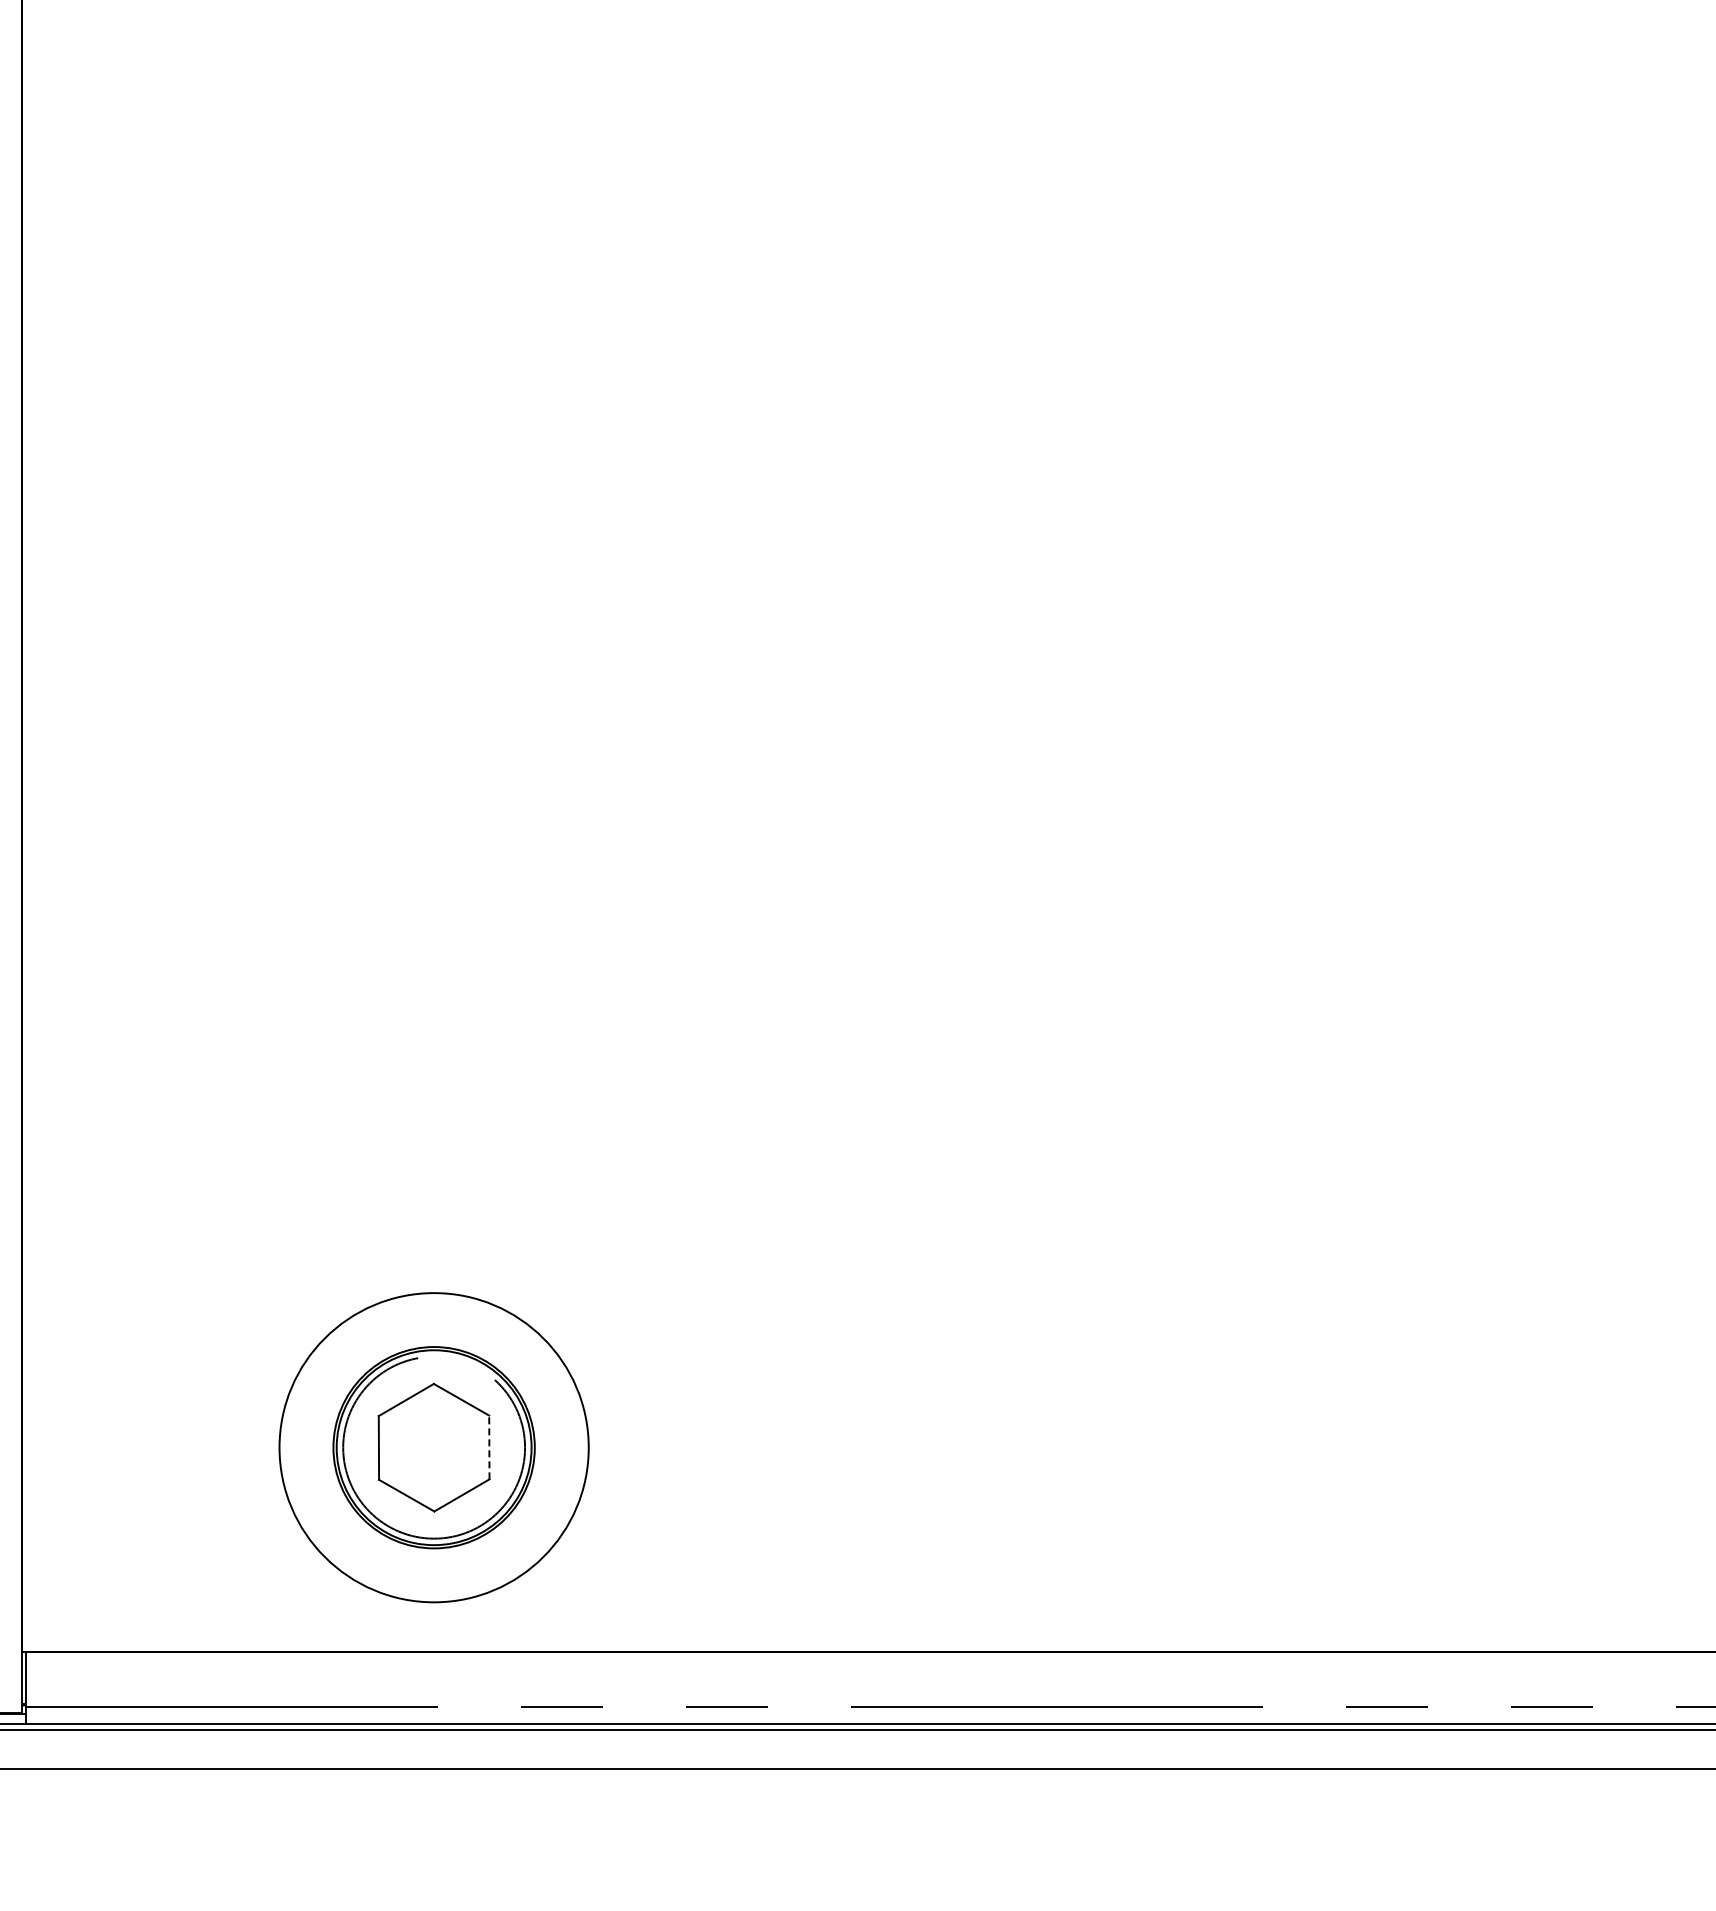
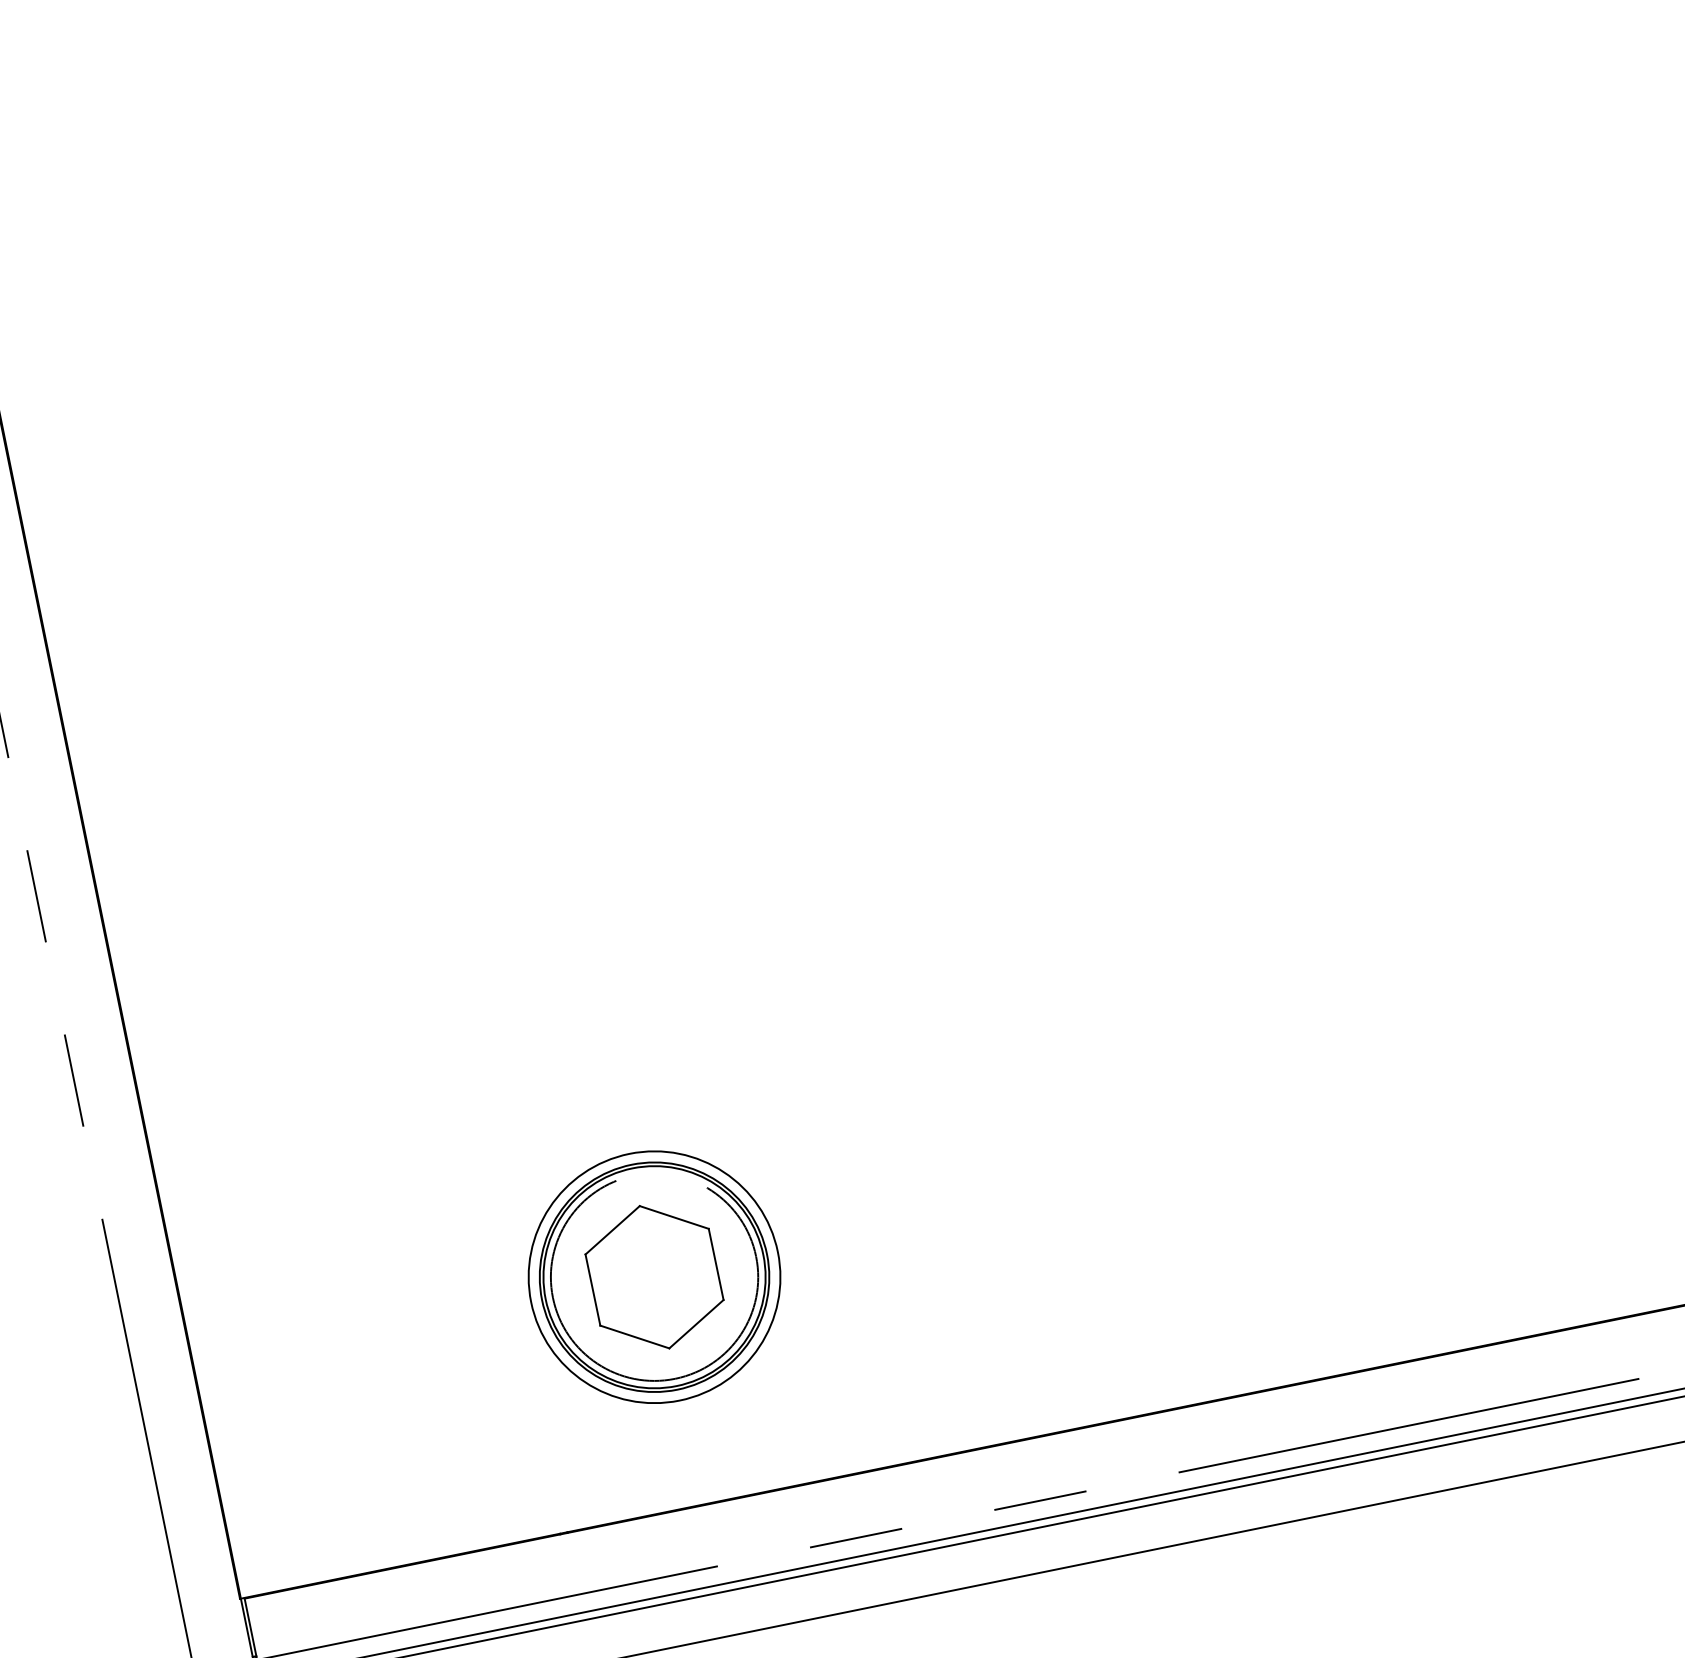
circle: (433, 1447) -> (653, 1277), size x0.71
line: (489, 1447) -> (716, 1264), dashed -> solid

